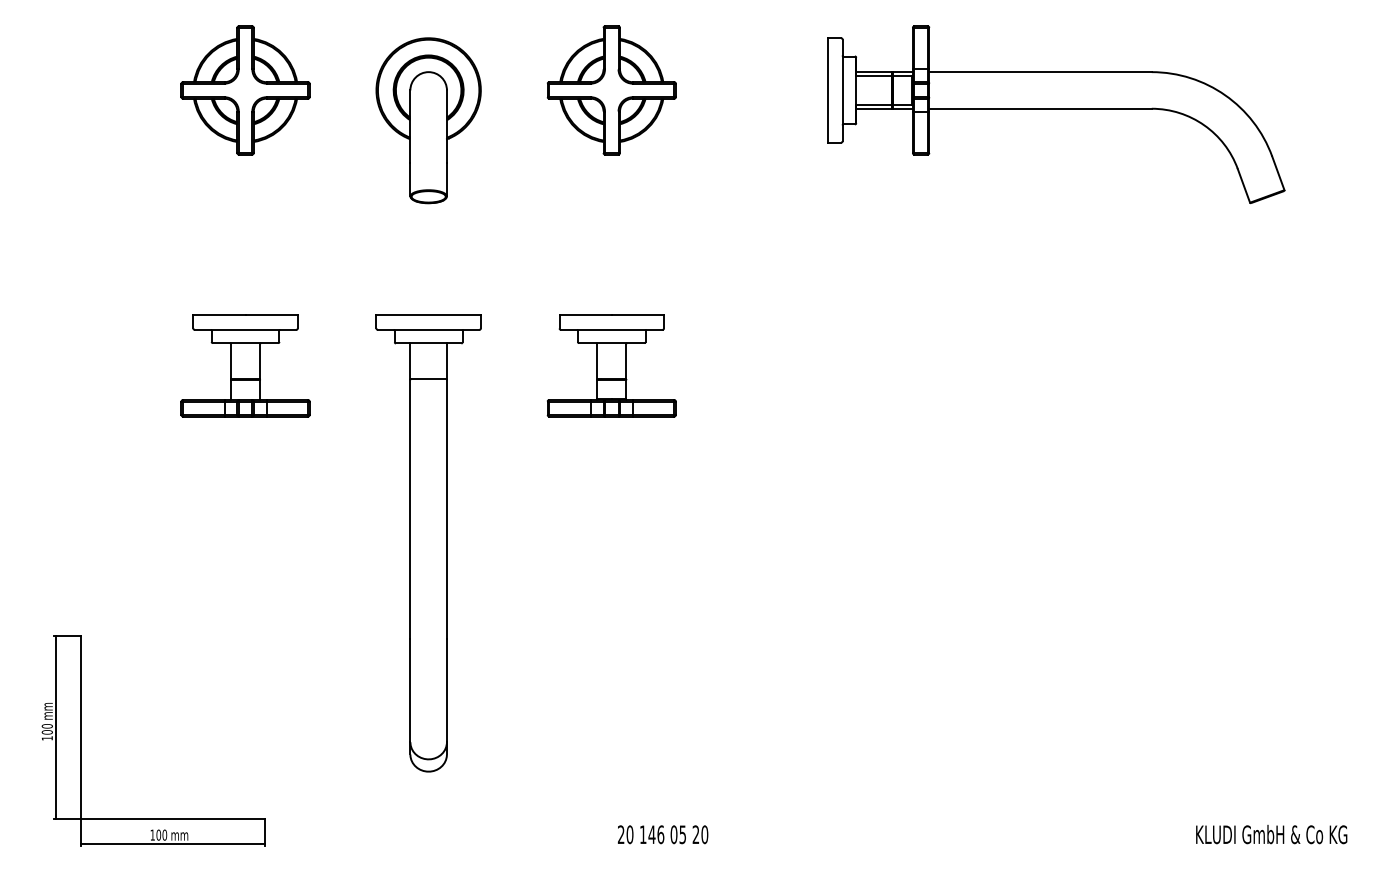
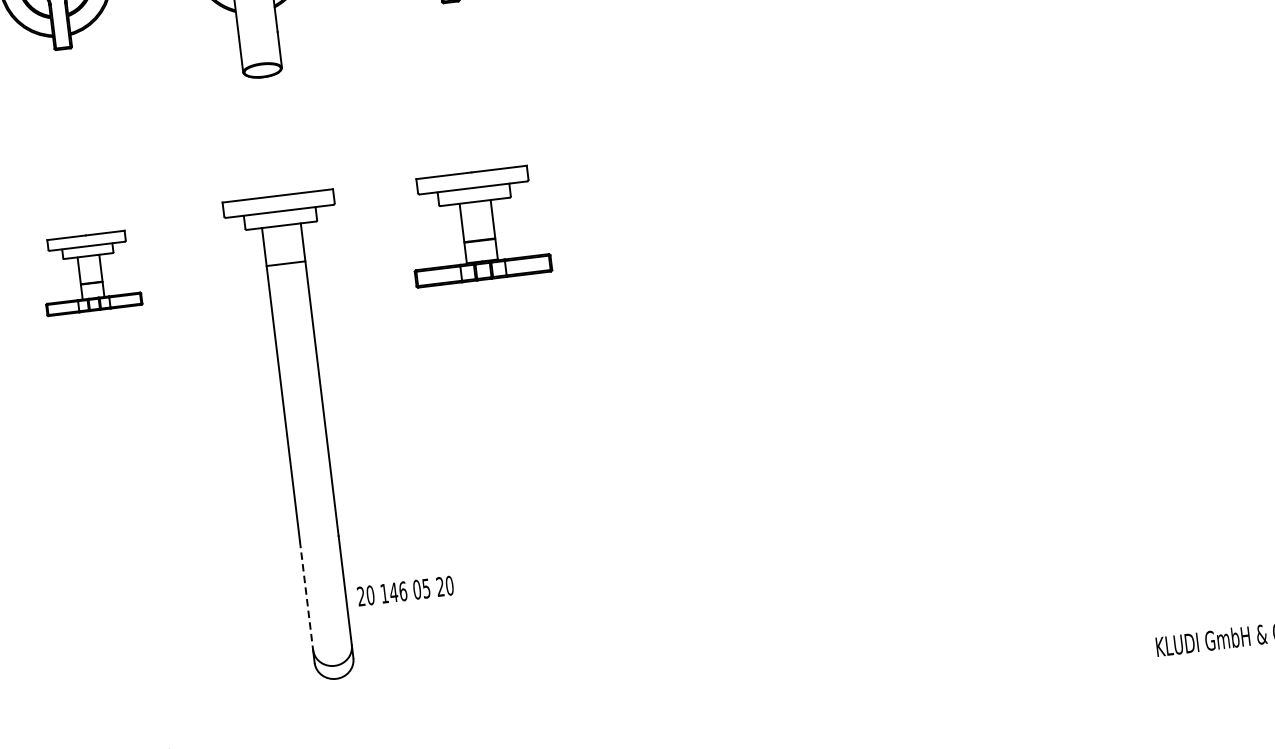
part: (245, 365) -> (90, 272), size x0.7
line: (410, 690) -> (306, 595), solid -> dashed
text: (663, 834) -> (405, 590), moved

